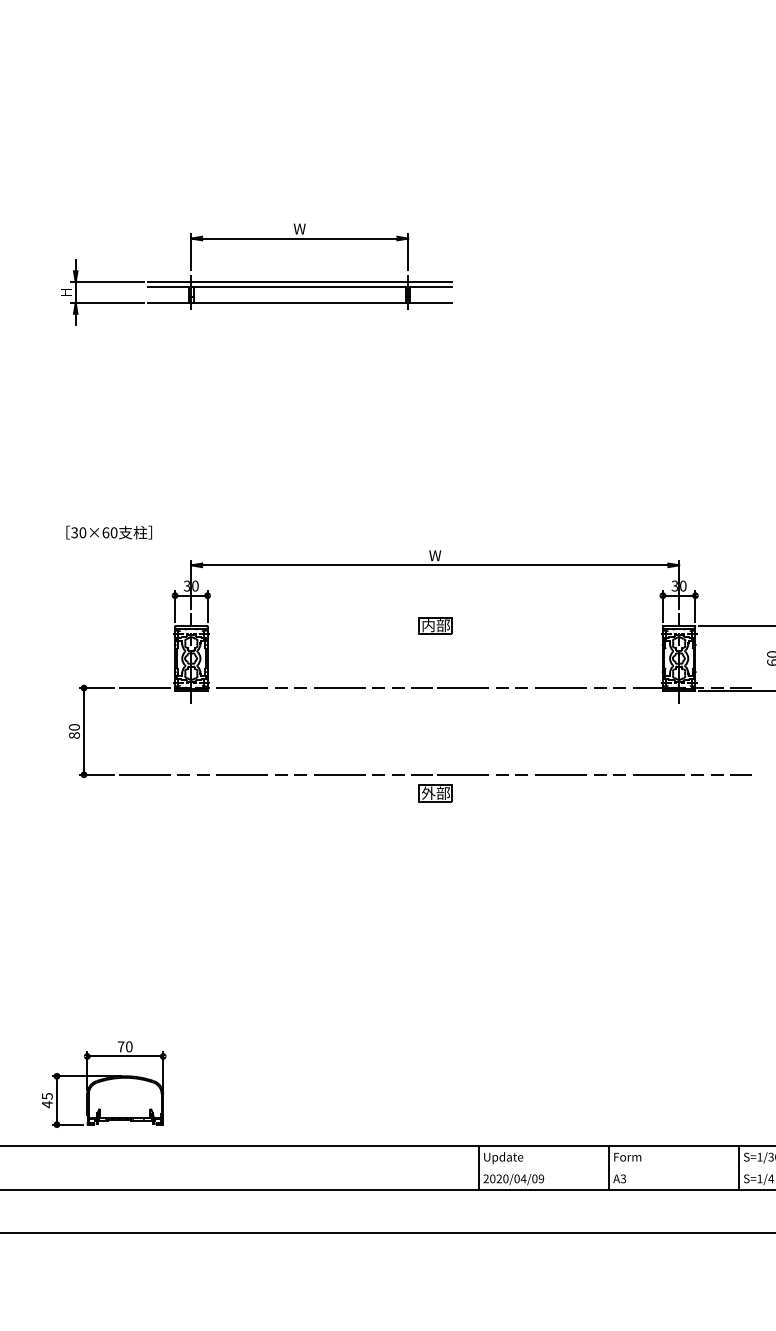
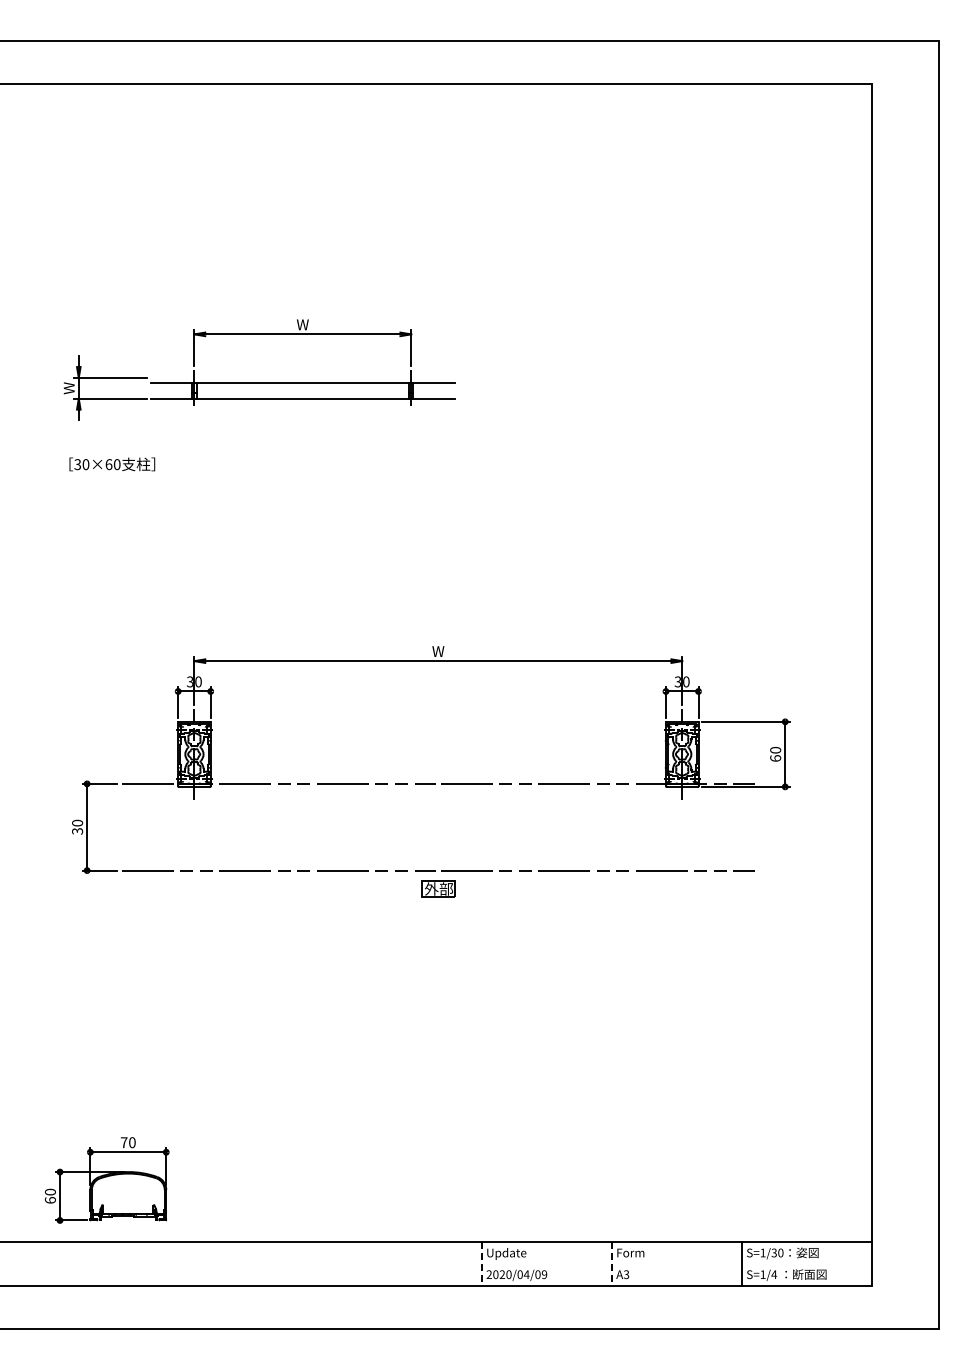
line: (299, 281) -> (302, 377), removed
text: (65, 292) -> (68, 388), H -> W
text: (109, 532) -> (112, 464), moved
part: (435, 625) -> (438, 721), removed
text: (74, 735) -> (77, 831), 80 -> 30
text: (46, 1100) -> (49, 1196), 45 -> 60
line: (478, 1167) -> (481, 1263), solid -> dashed
line: (608, 1167) -> (611, 1263), solid -> dashed

